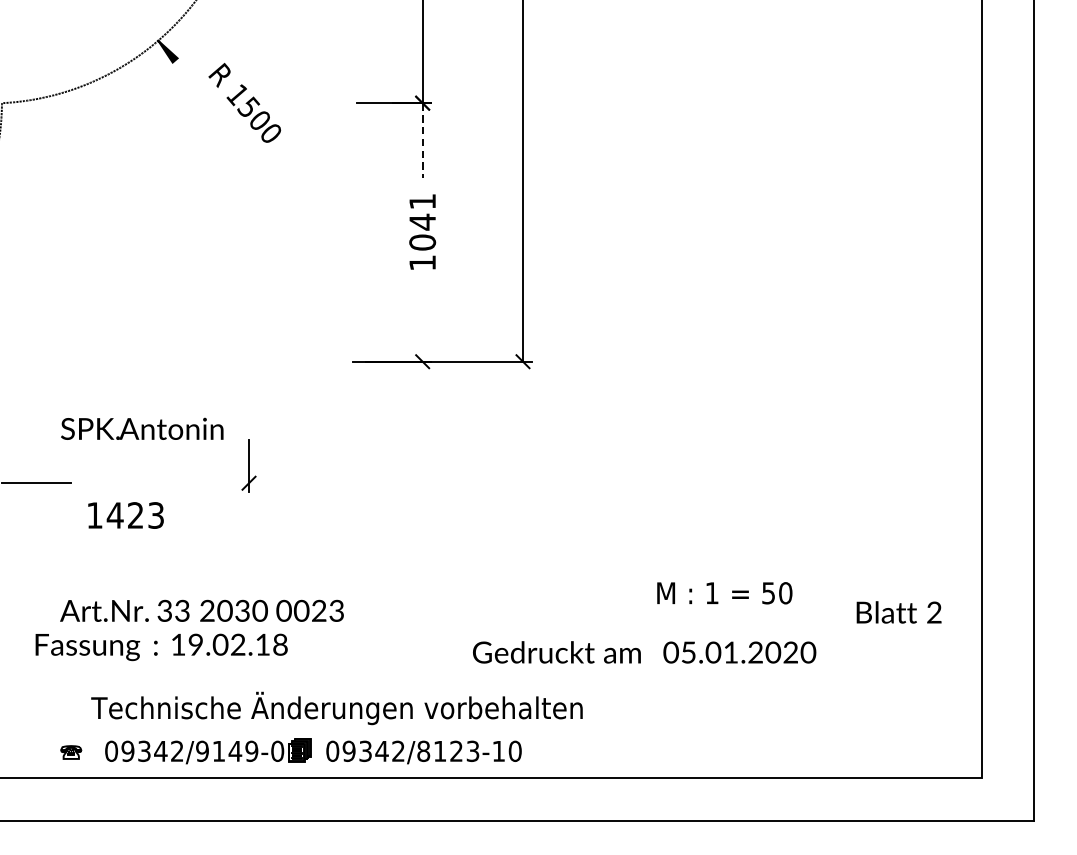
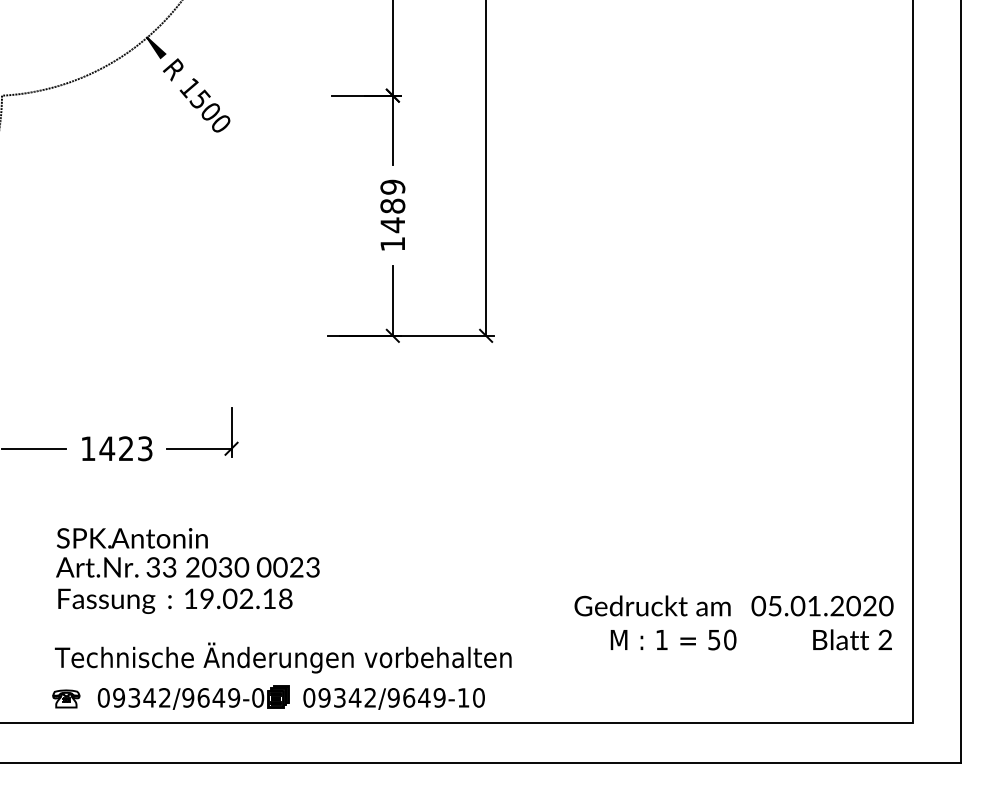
text: (244, 102) -> (196, 95), moved
line: (422, 140) -> (392, 130), dashed -> solid
text: (422, 222) -> (392, 206), 1041 -> 1489
line: (422, 323) -> (392, 300), added
text: (142, 429) -> (132, 538), moved
line: (214, 482) -> (199, 448), added
text: (126, 515) -> (117, 448), moved
text: (724, 592) -> (673, 639), moved
text: (899, 612) -> (852, 639), moved
text: (161, 646) -> (175, 600), moved
text: (643, 651) -> (733, 605), moved
text: (337, 707) -> (283, 657), moved
text: (218, 750) -> (203, 697), 09342/9149-0 -> 09342/9649-0
text: (448, 750) -> (416, 697), 09342/8123-10 -> 09342/9649-10
part: (71, 752) -> (66, 698), size x1.43

